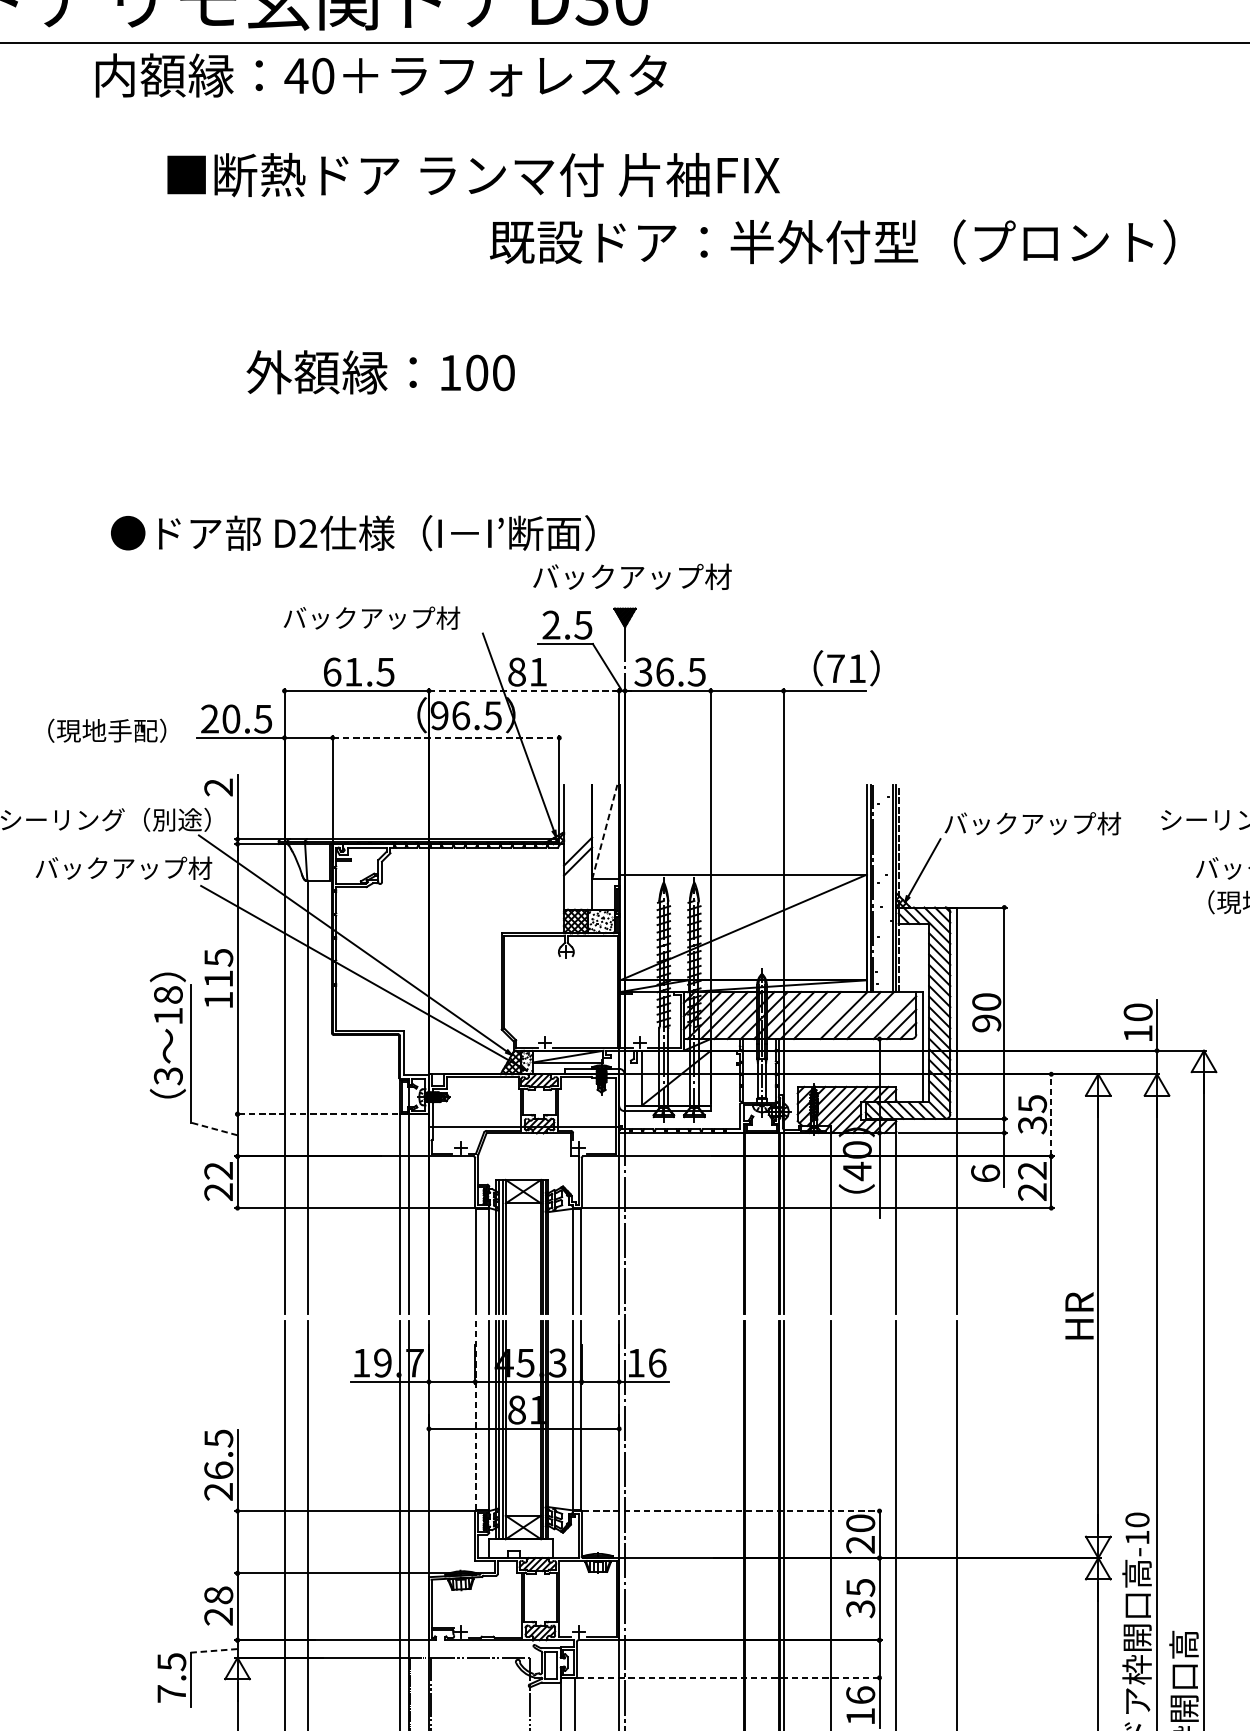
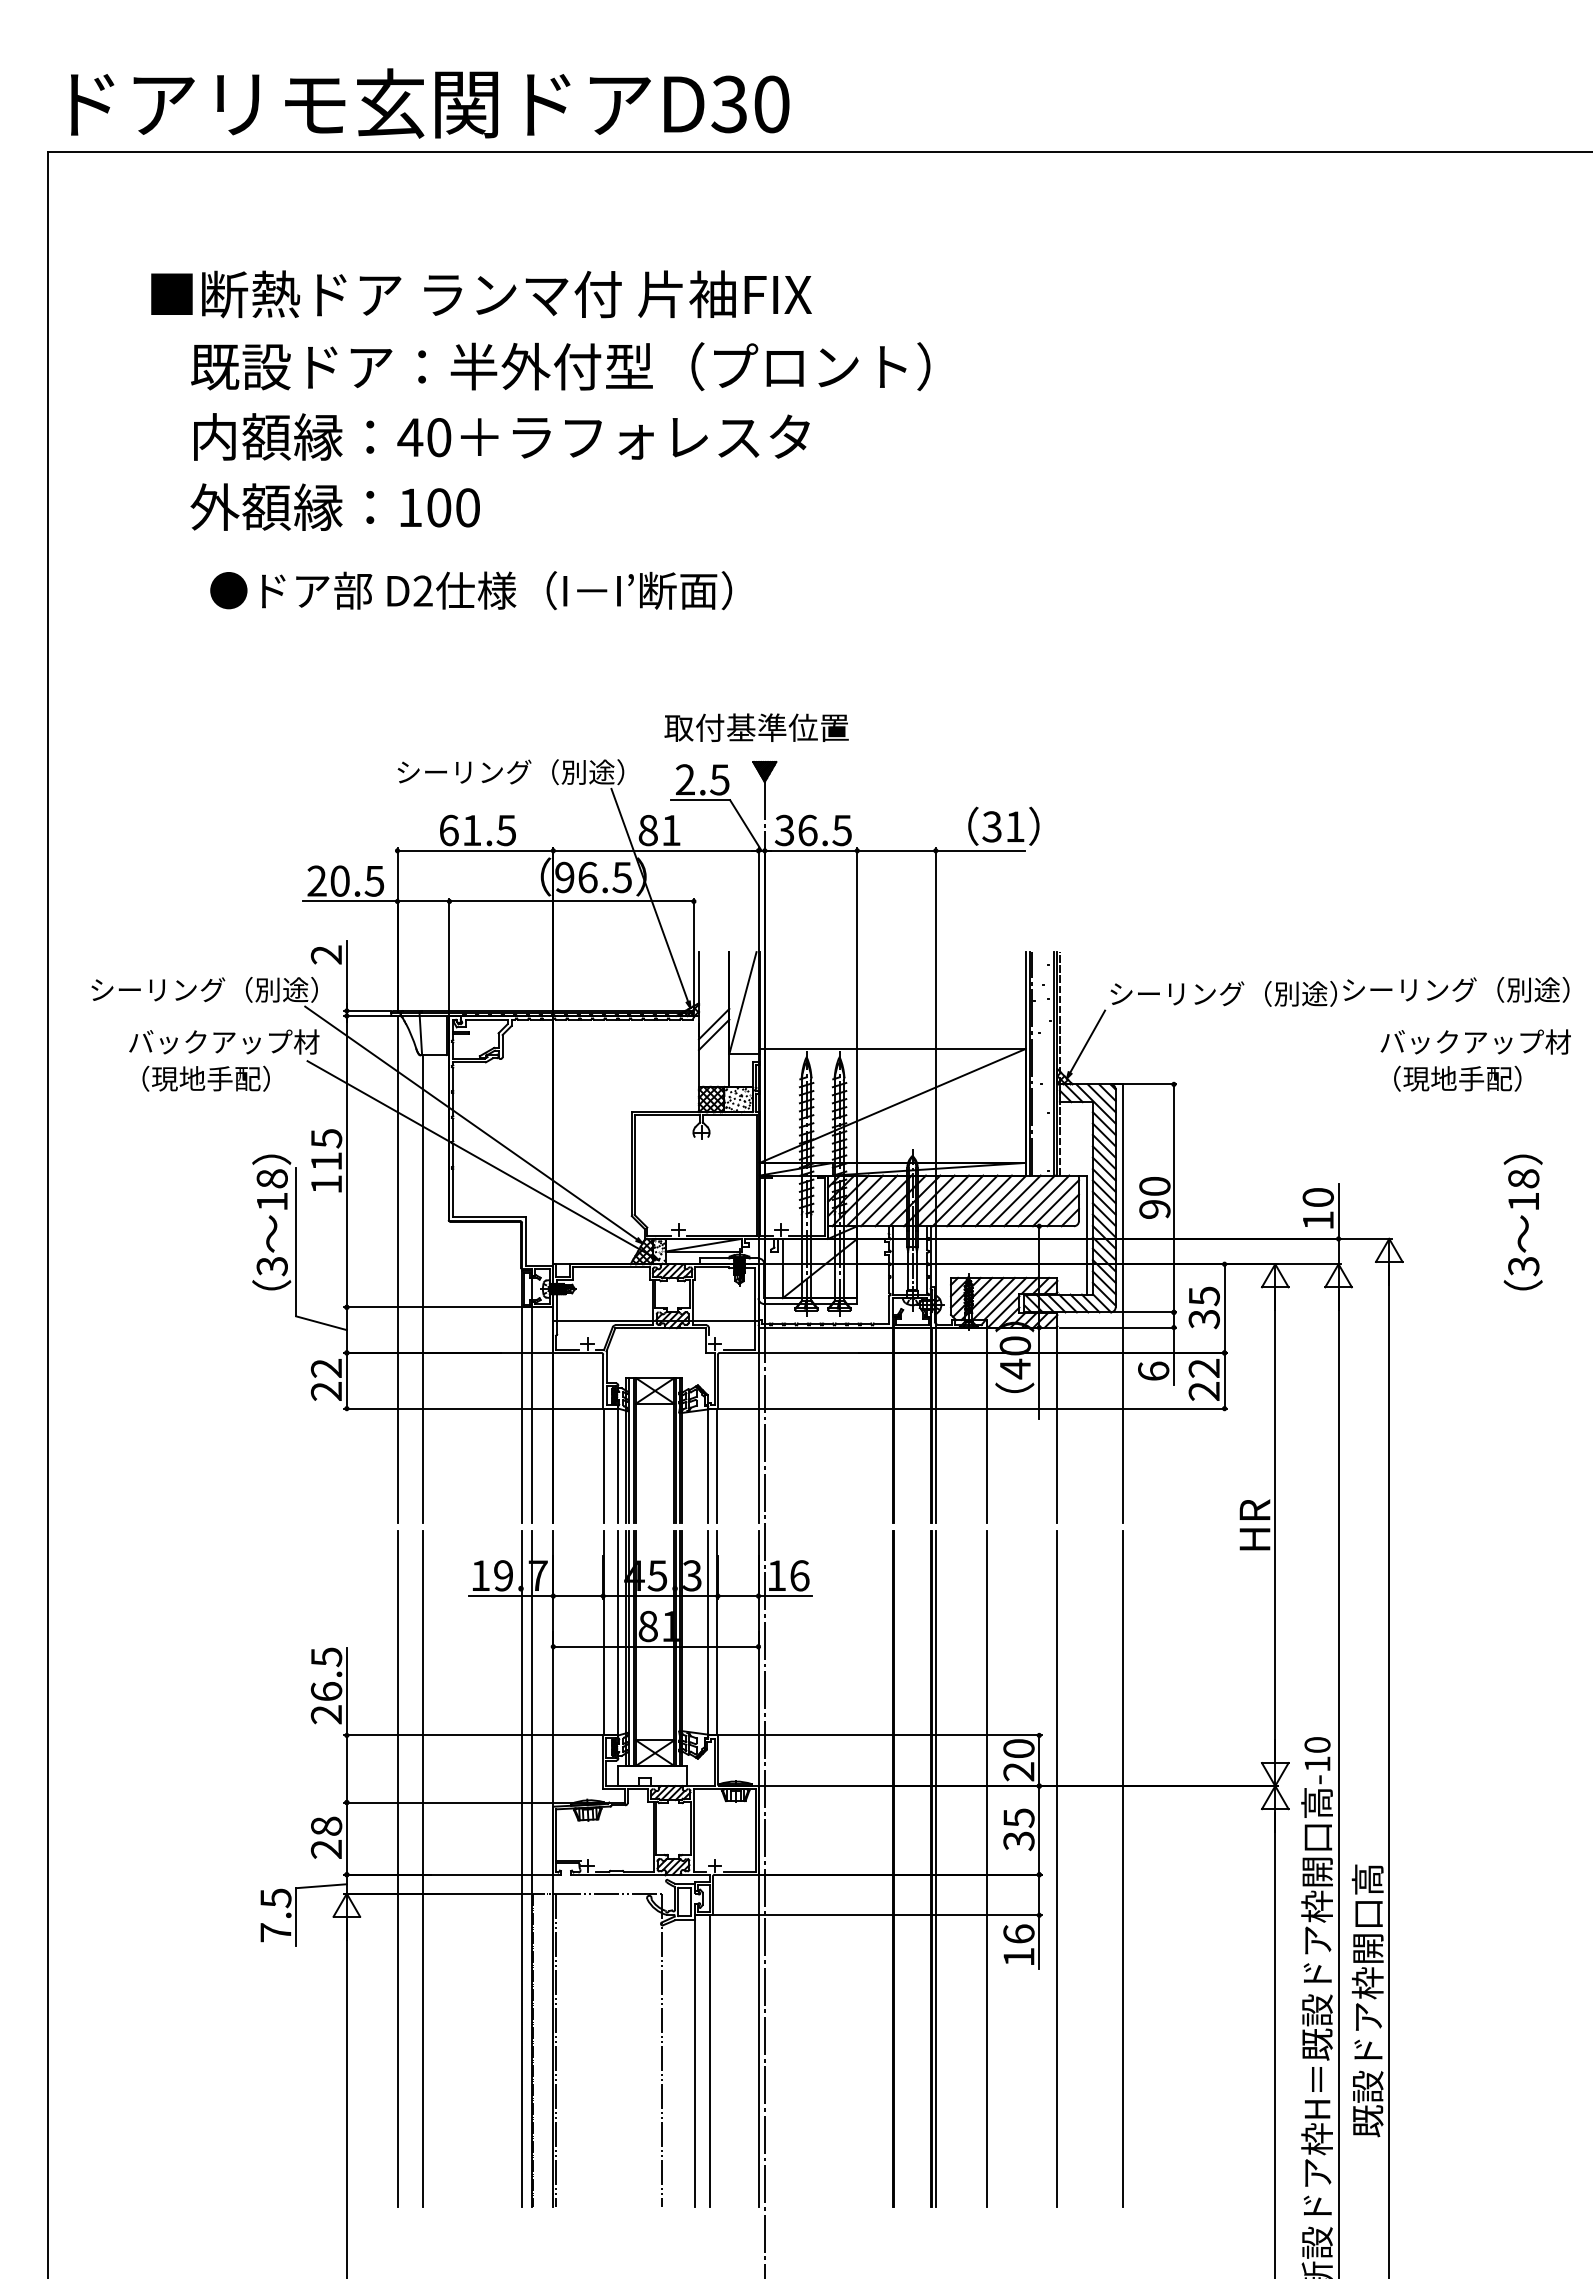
text: (380, 75) -> (501, 436), moved
text: (473, 175) -> (481, 294), moved
text: (832, 241) -> (560, 366), moved
text: (380, 371) -> (334, 506), moved
text: (353, 533) -> (471, 590), moved
text: (631, 576) -> (771, 727), バックアップ材 -> 取付基準位置
text: (389, 618) -> (510, 772), バックアップ材 -> シーリング（別途）
text: (835, 668) -> (991, 826), 71 -> 31
line: (523, 690) -> (655, 850), dashed -> solid
text: (106, 730) -> (205, 1078), moved
line: (446, 737) -> (572, 901), dashed -> solid
text: (1049, 823) -> (1222, 993), バックアップ材 -> シーリング（別途）
line: (604, 832) -> (742, 1003), dashed -> solid
line: (830, 1015) -> (986, 1200), added
line: (883, 1015) -> (1043, 1200), added
line: (316, 1114) -> (432, 1307), dashed -> solid
line: (1051, 1115) -> (1224, 1308), dashed -> solid
line: (214, 1129) -> (321, 1323), dashed -> solid
line: (476, 1415) -> (604, 1632), dashed -> solid
line: (733, 1511) -> (881, 1735), dashed -> solid
line: (214, 1651) -> (321, 1886), dashed -> solid
line: (730, 1678) -> (878, 1915), dashed -> solid

